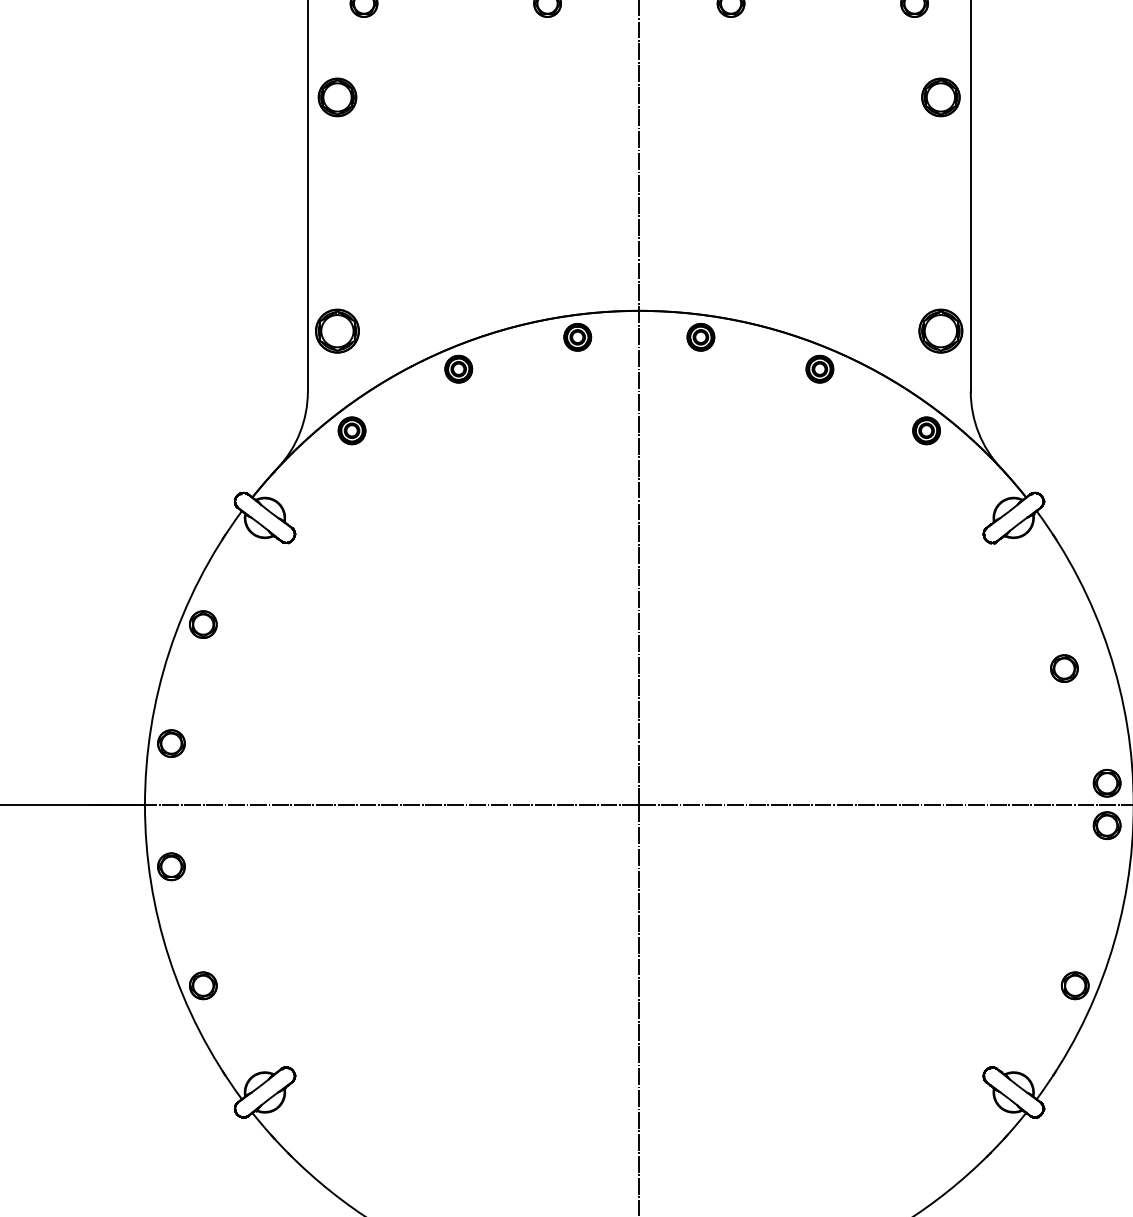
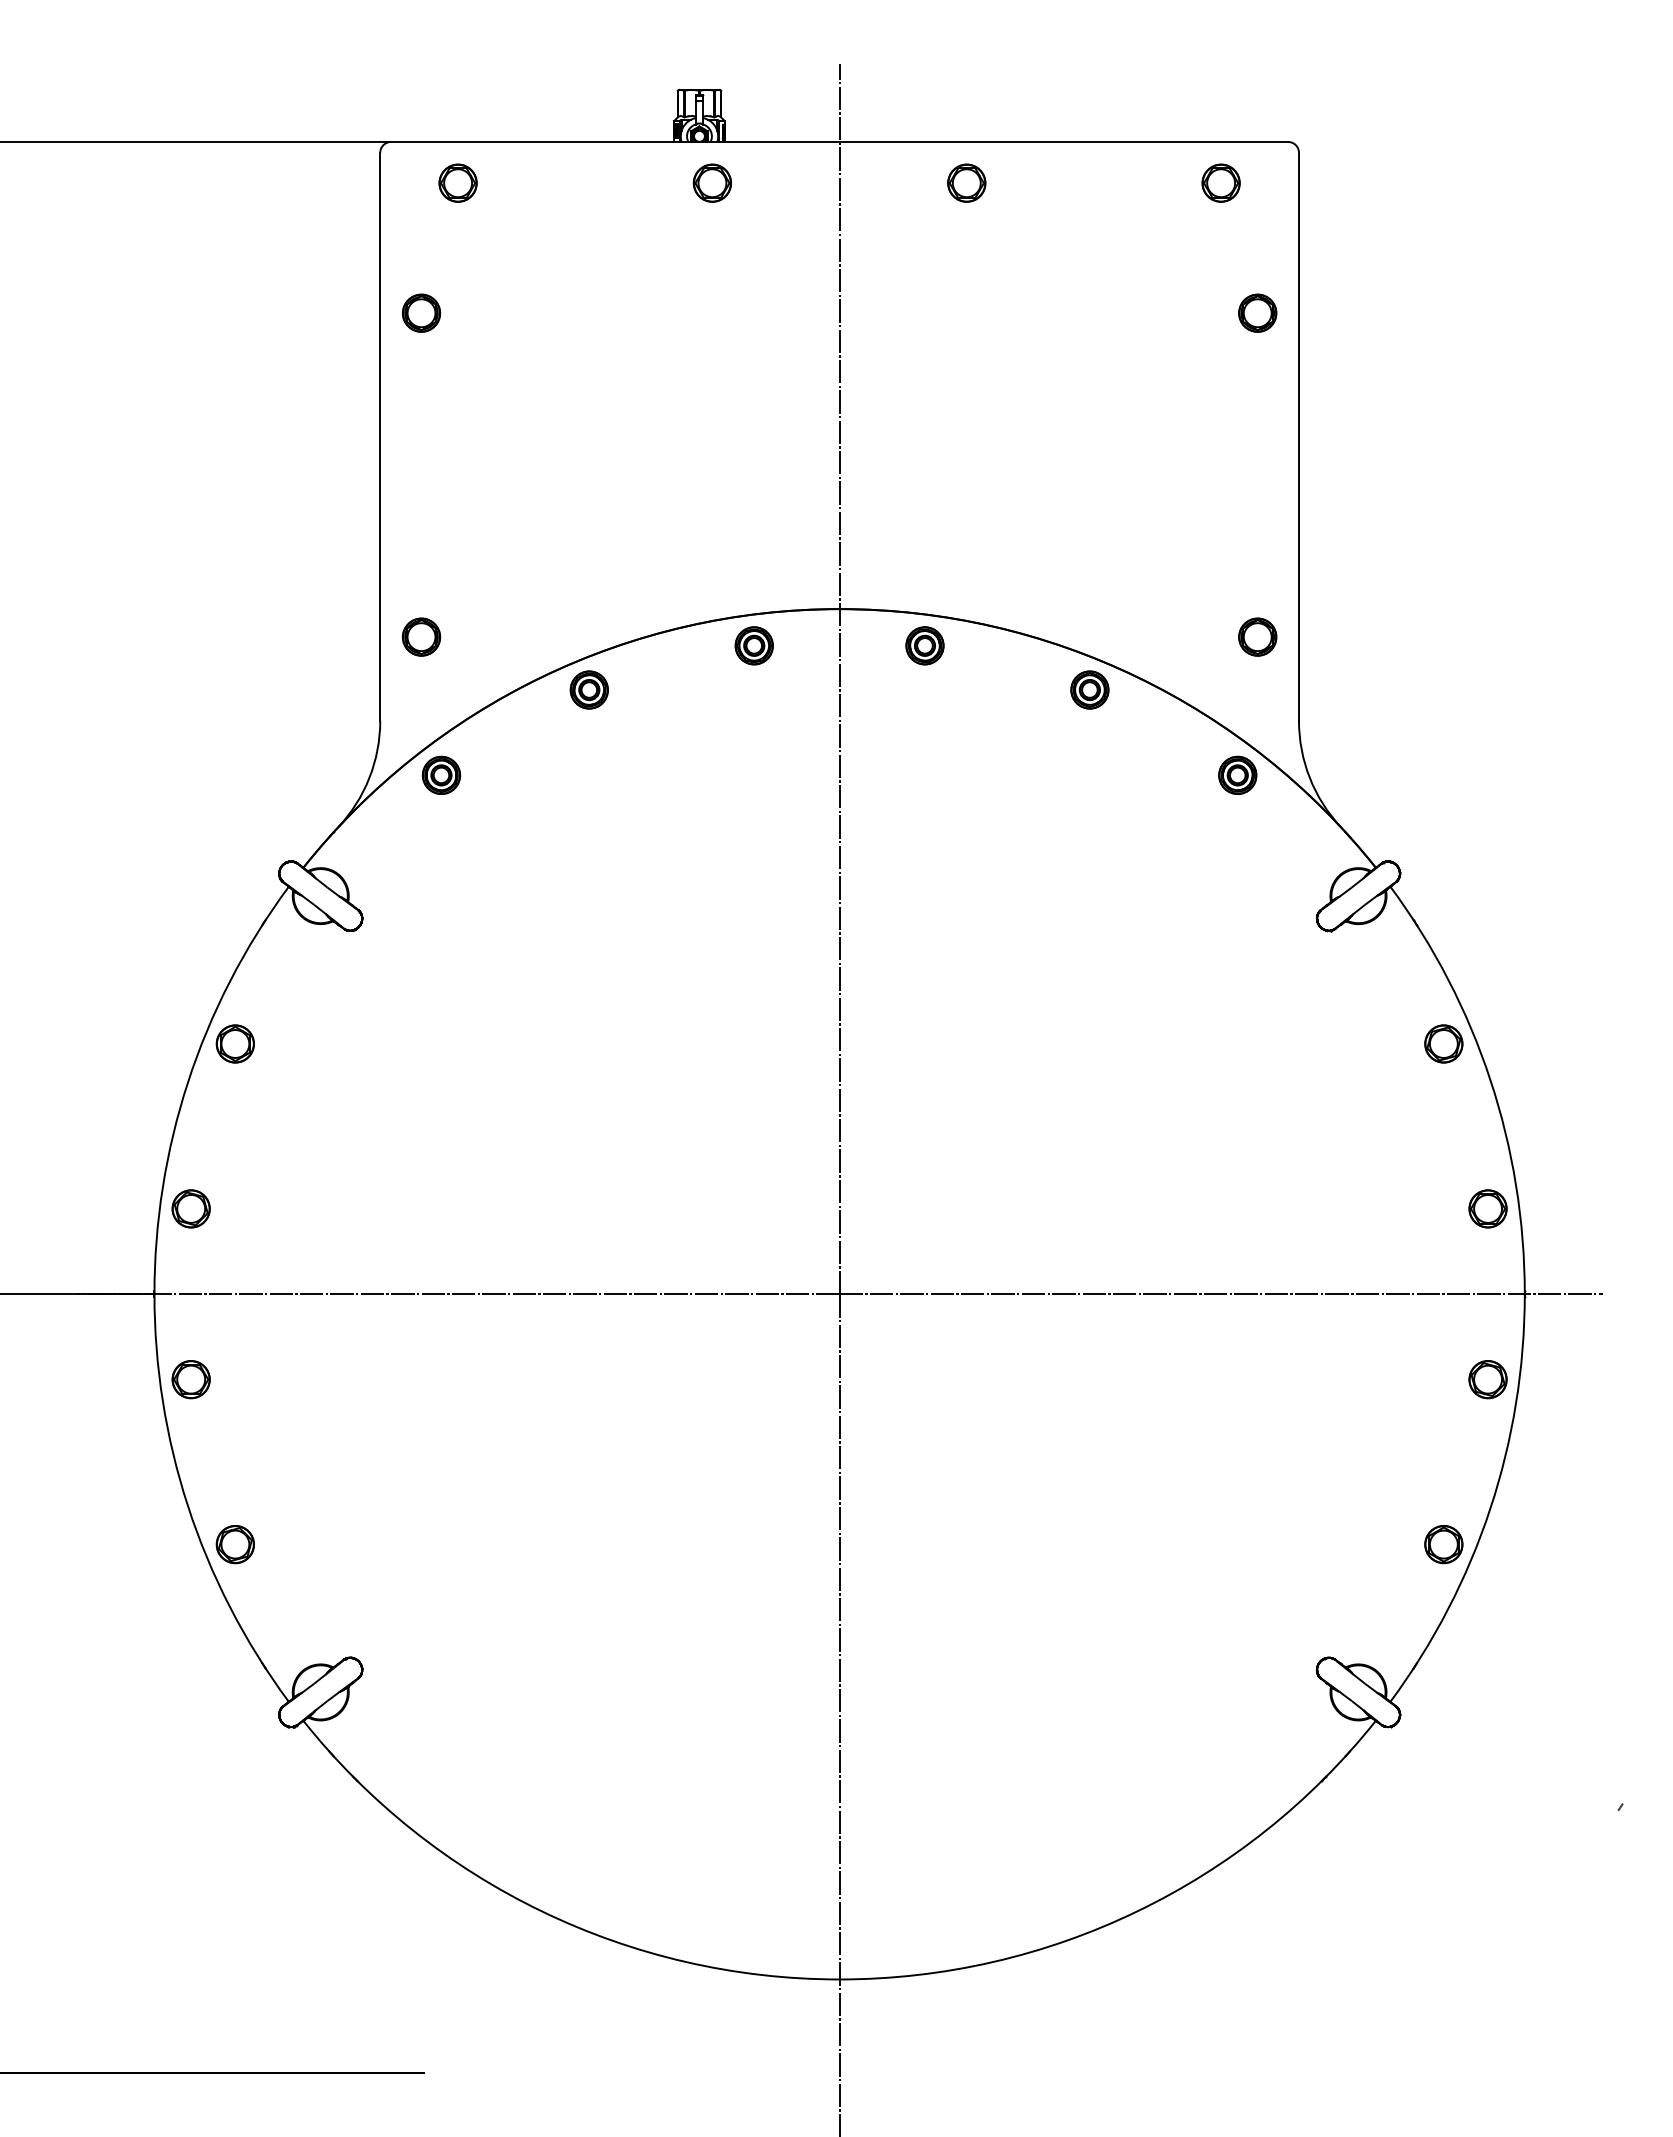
part: (337, 96) -> (421, 312), size x0.71
part: (940, 96) -> (1257, 312), size x0.71
part: (337, 330) -> (421, 636), size x0.62
part: (940, 330) -> (1257, 636), size x0.62
part: (1064, 668) -> (1443, 1043), moved
part: (1106, 782) -> (1487, 1208), moved
part: (1106, 825) -> (1487, 1379), moved

